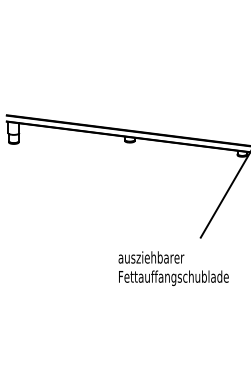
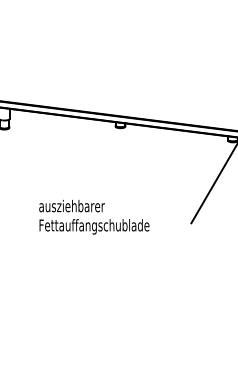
text: (173, 268) -> (94, 217), moved

